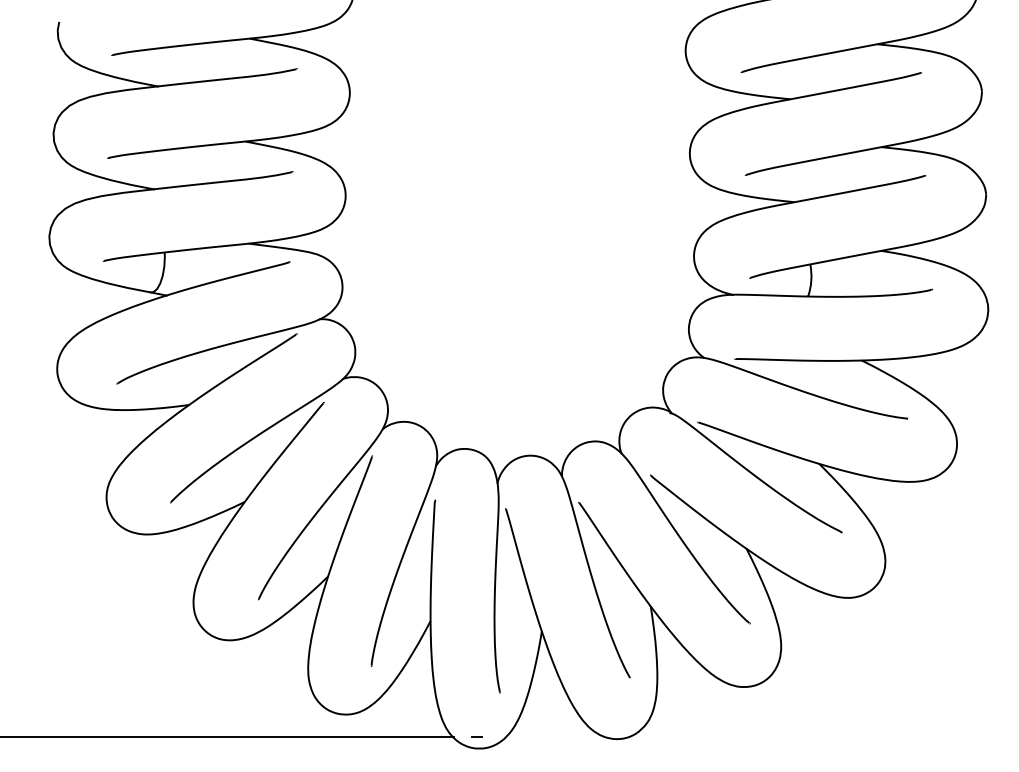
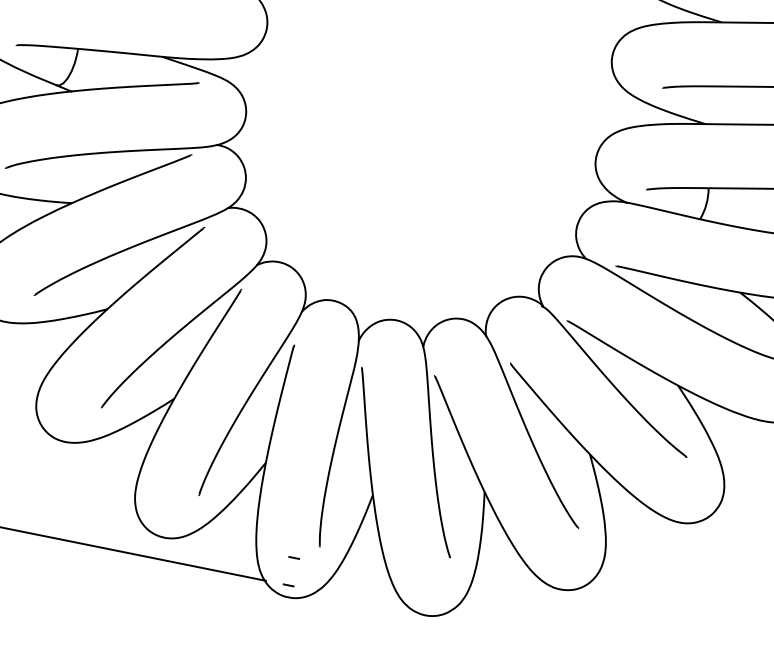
line: (476, 708) -> (293, 557), added

